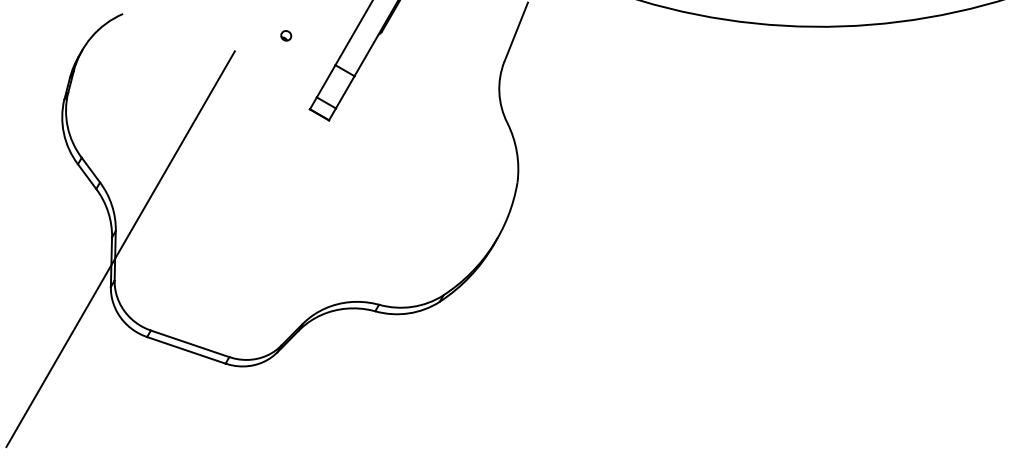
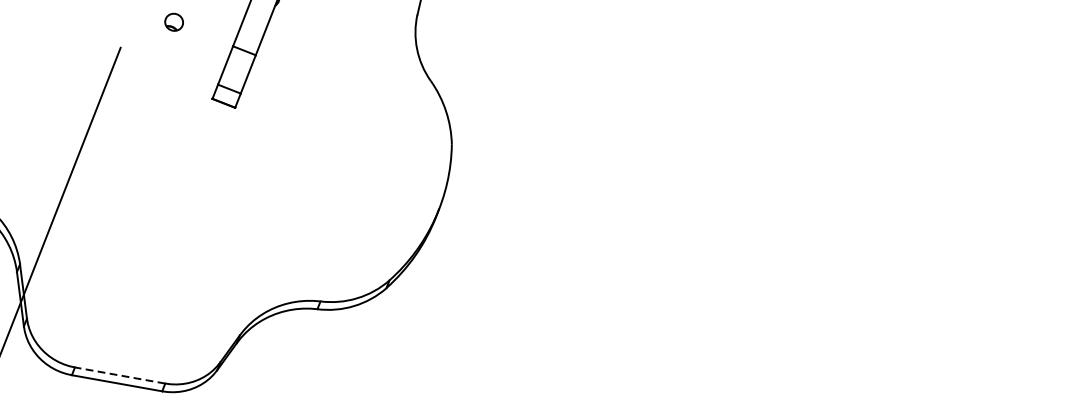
part: (286, 35) -> (174, 21), size x1.6
line: (189, 343) -> (119, 375), solid -> dashed

